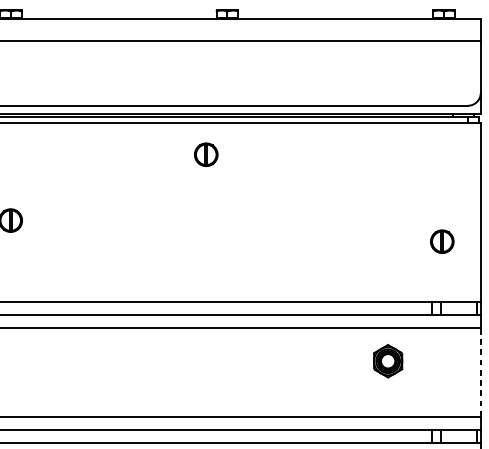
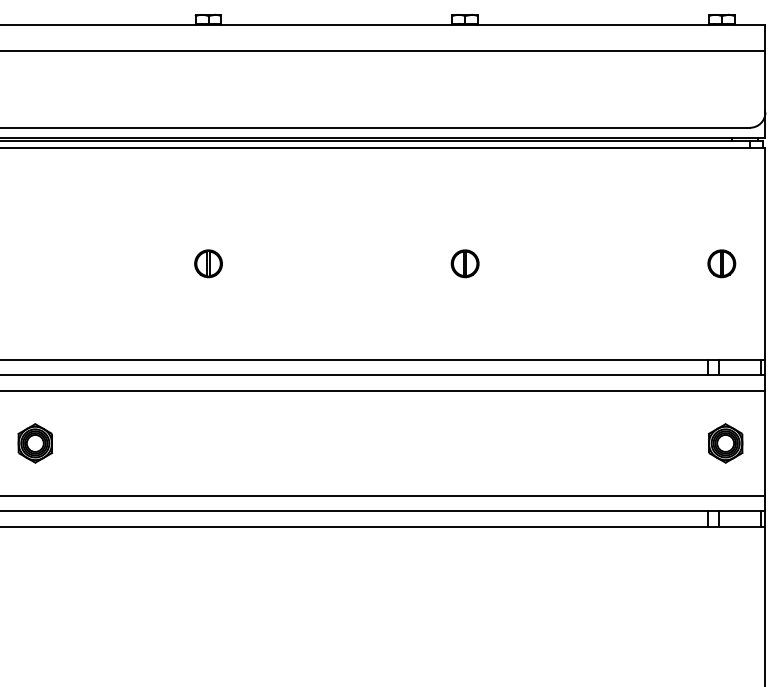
part: (205, 154) -> (464, 263), moved
part: (442, 241) -> (721, 263), moved
part: (388, 361) -> (725, 443), moved
line: (480, 372) -> (765, 443), dashed -> solid

